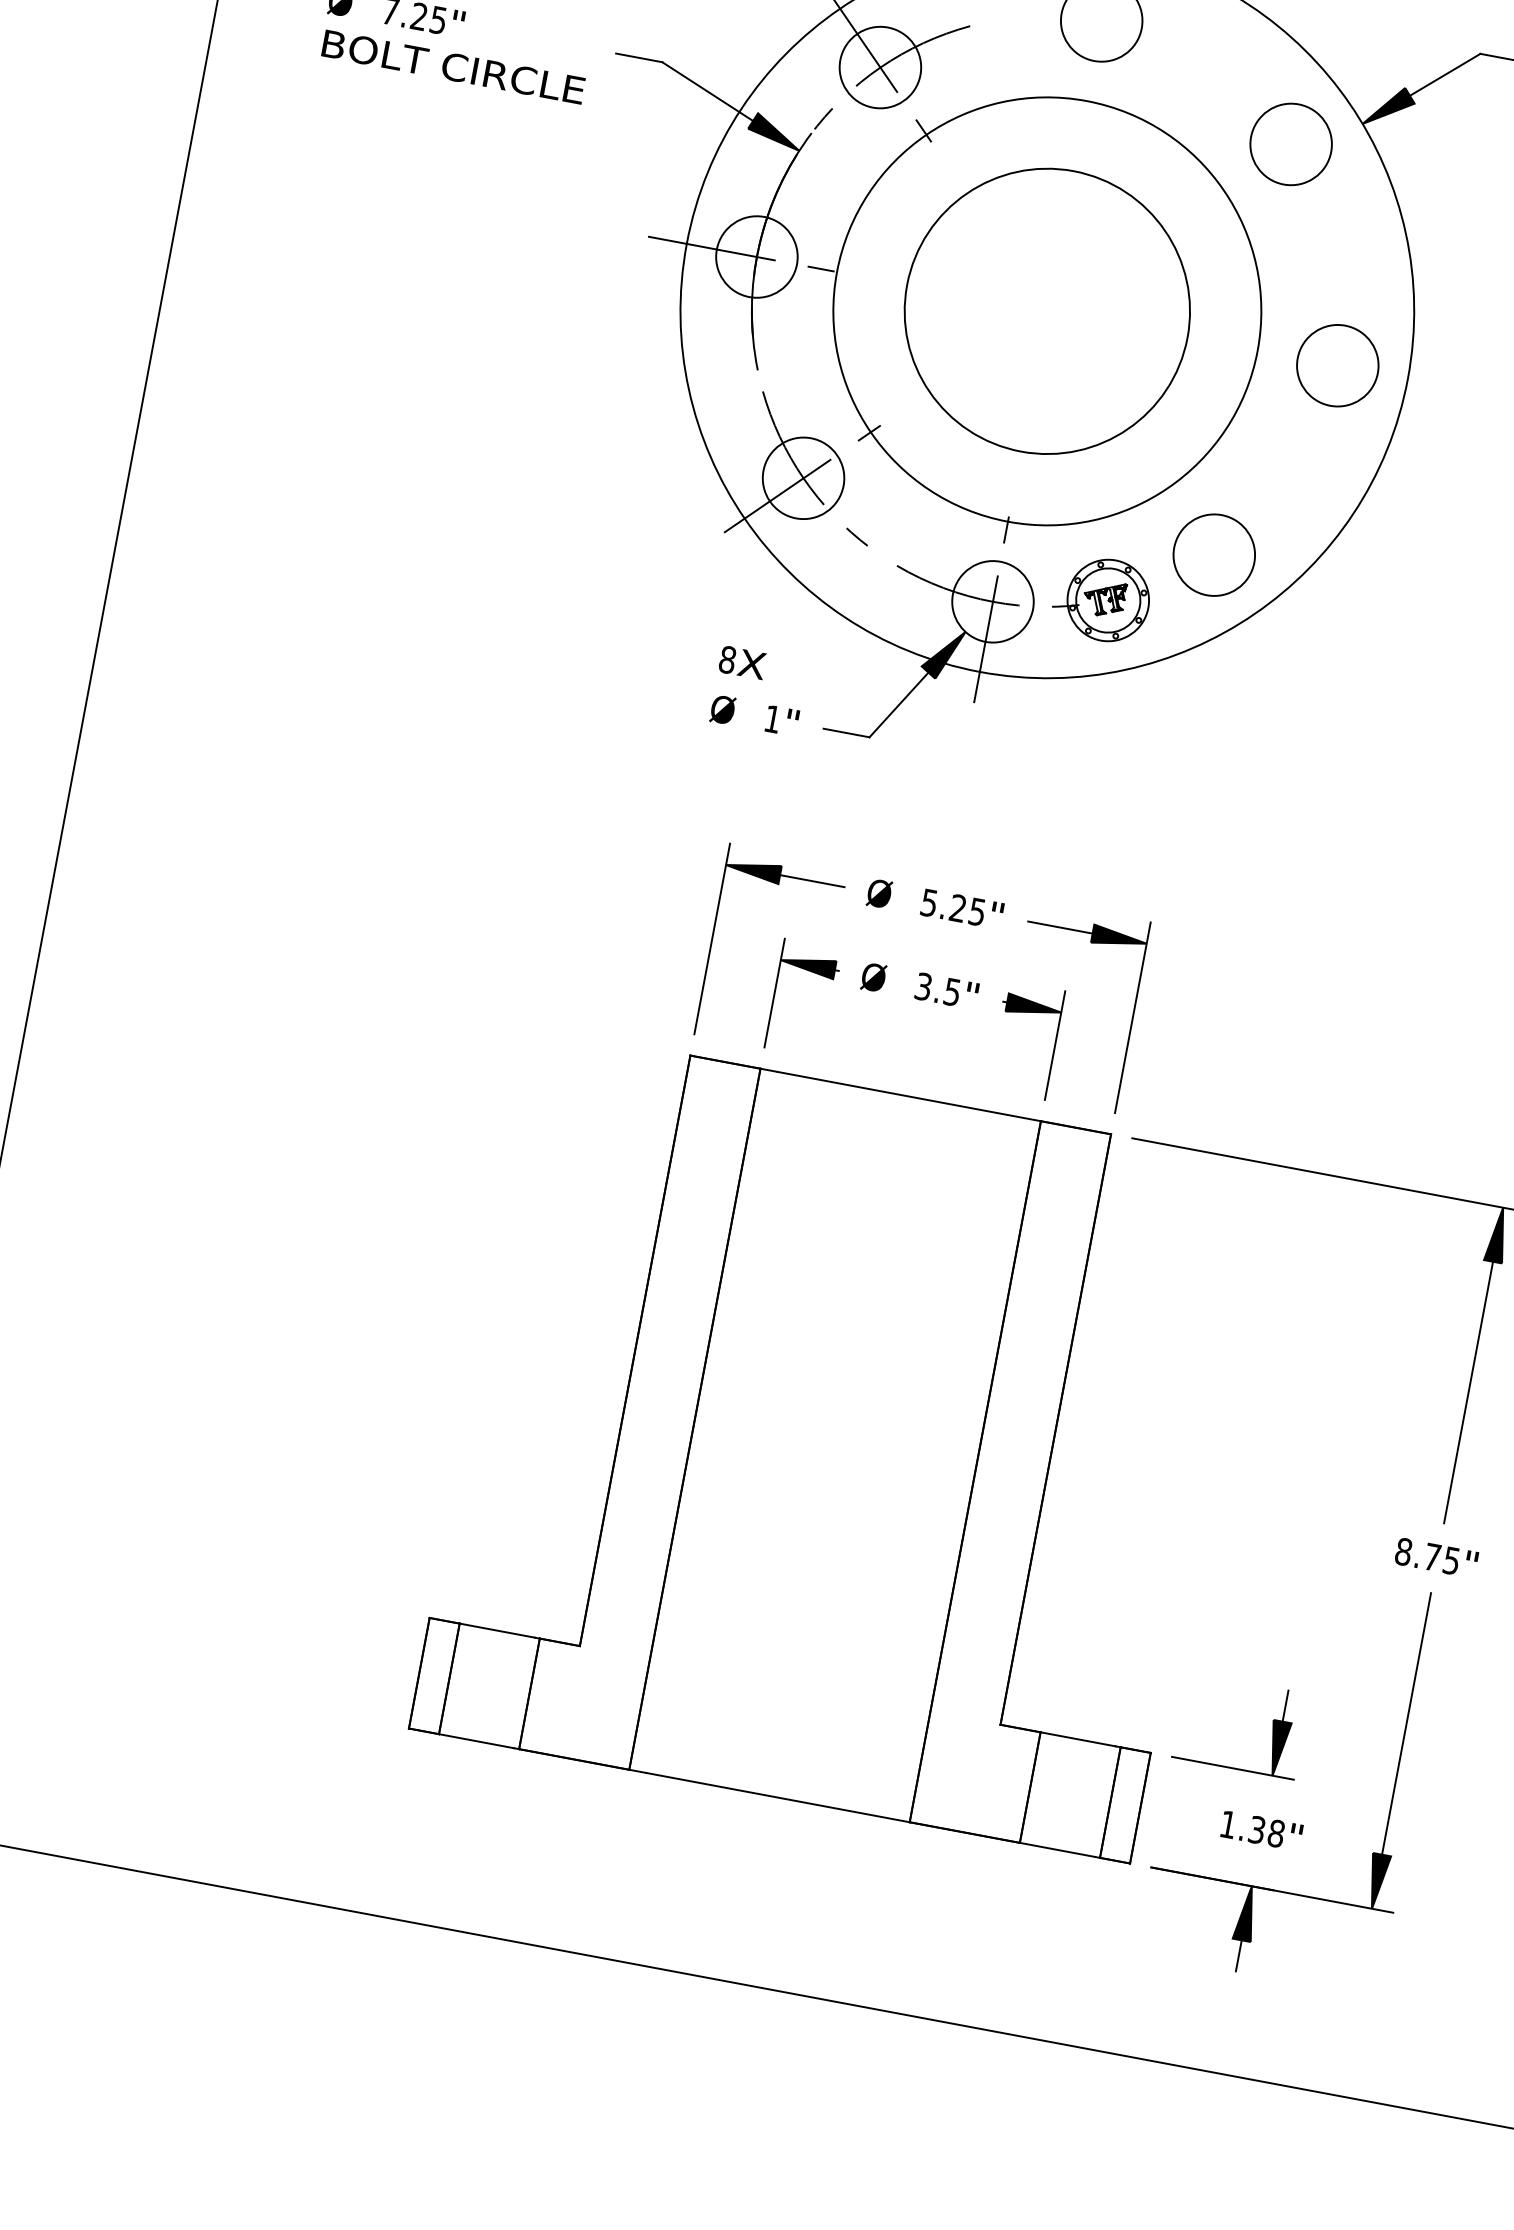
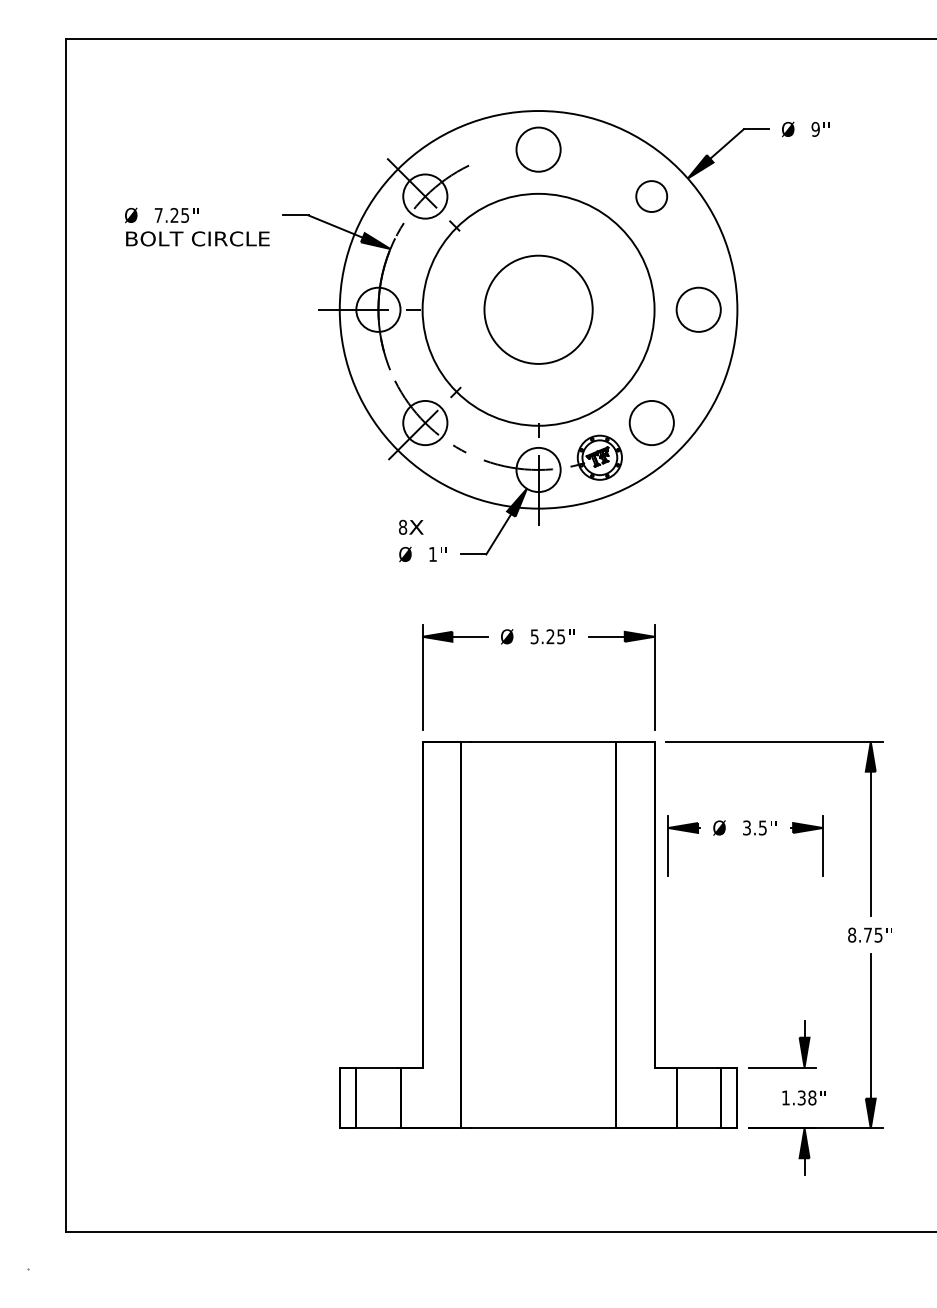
circle: (1290, 144) -> (651, 196), size x0.7
circle: (1047, 310) -> (538, 309), size x0.7
part: (918, 999) -> (745, 835), moved

